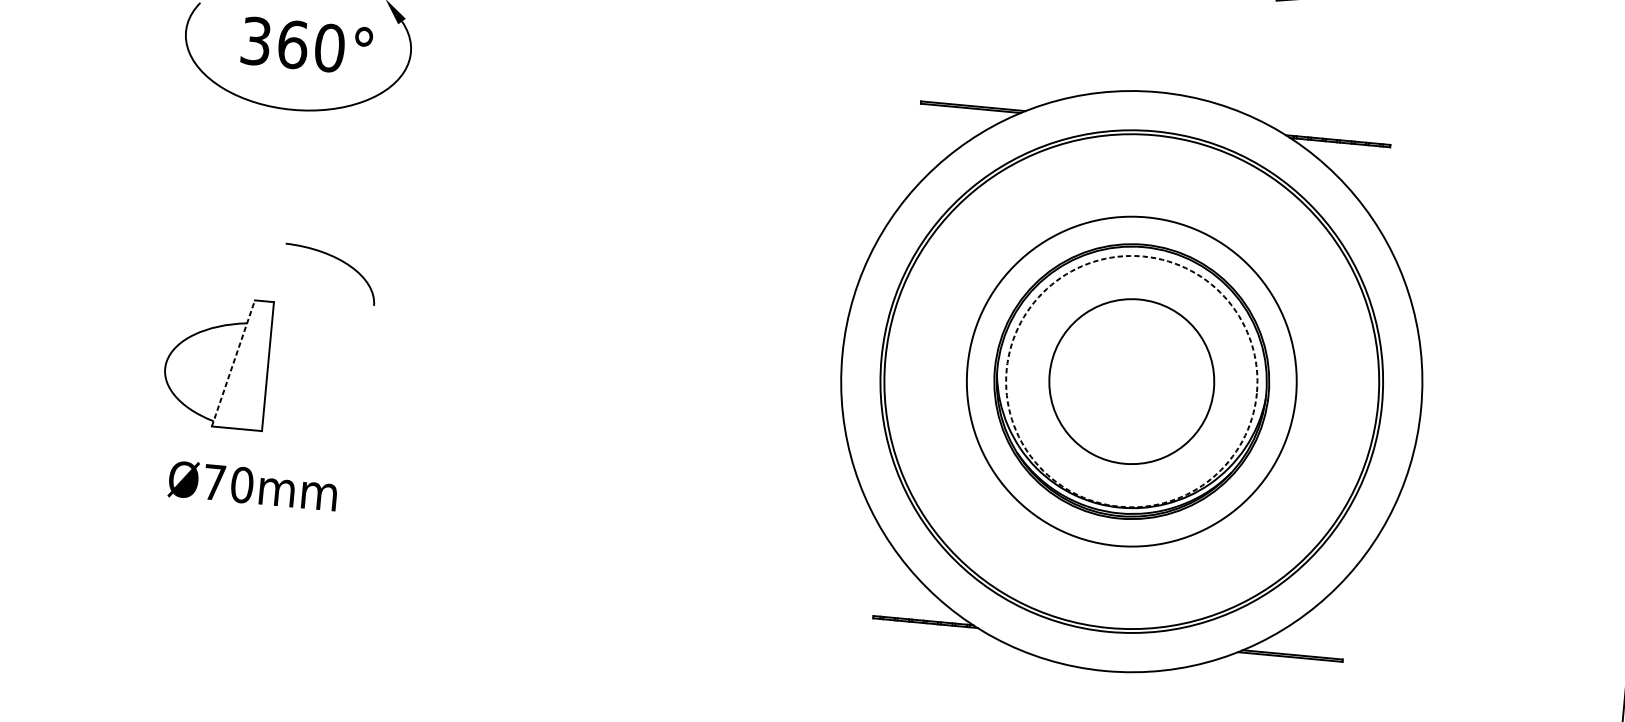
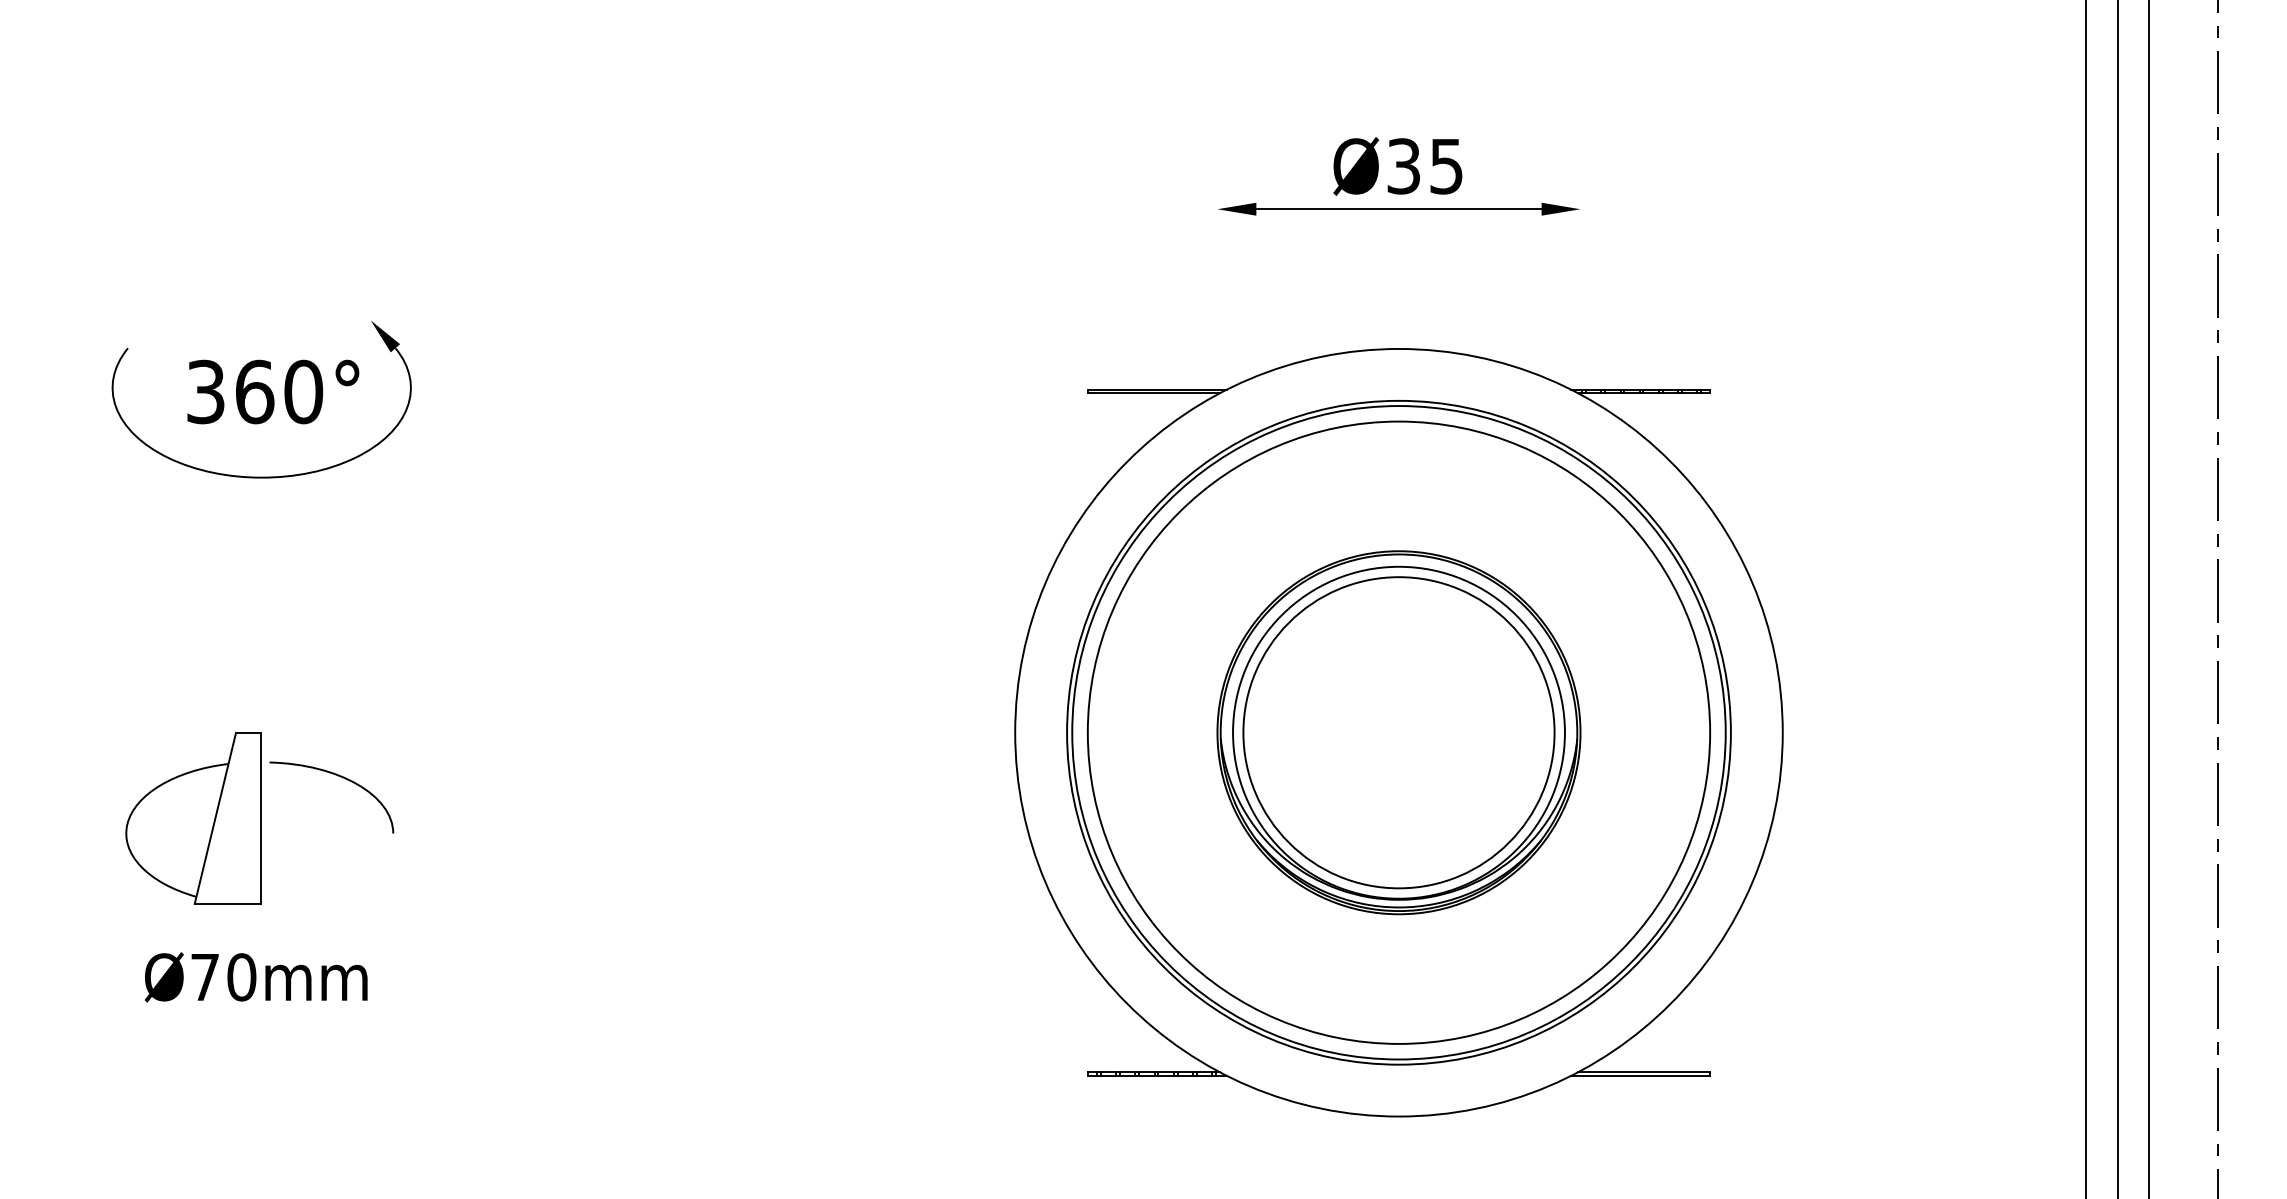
curve: (335, 258) -> (337, 776), moved
line: (233, 363) -> (215, 818), dashed -> solid
circle: (1131, 381) -> (1398, 732), dashed -> solid
circle: (1131, 381) -> (1398, 732), size x1.43
circle: (1131, 381) -> (1398, 732), size x1.43

